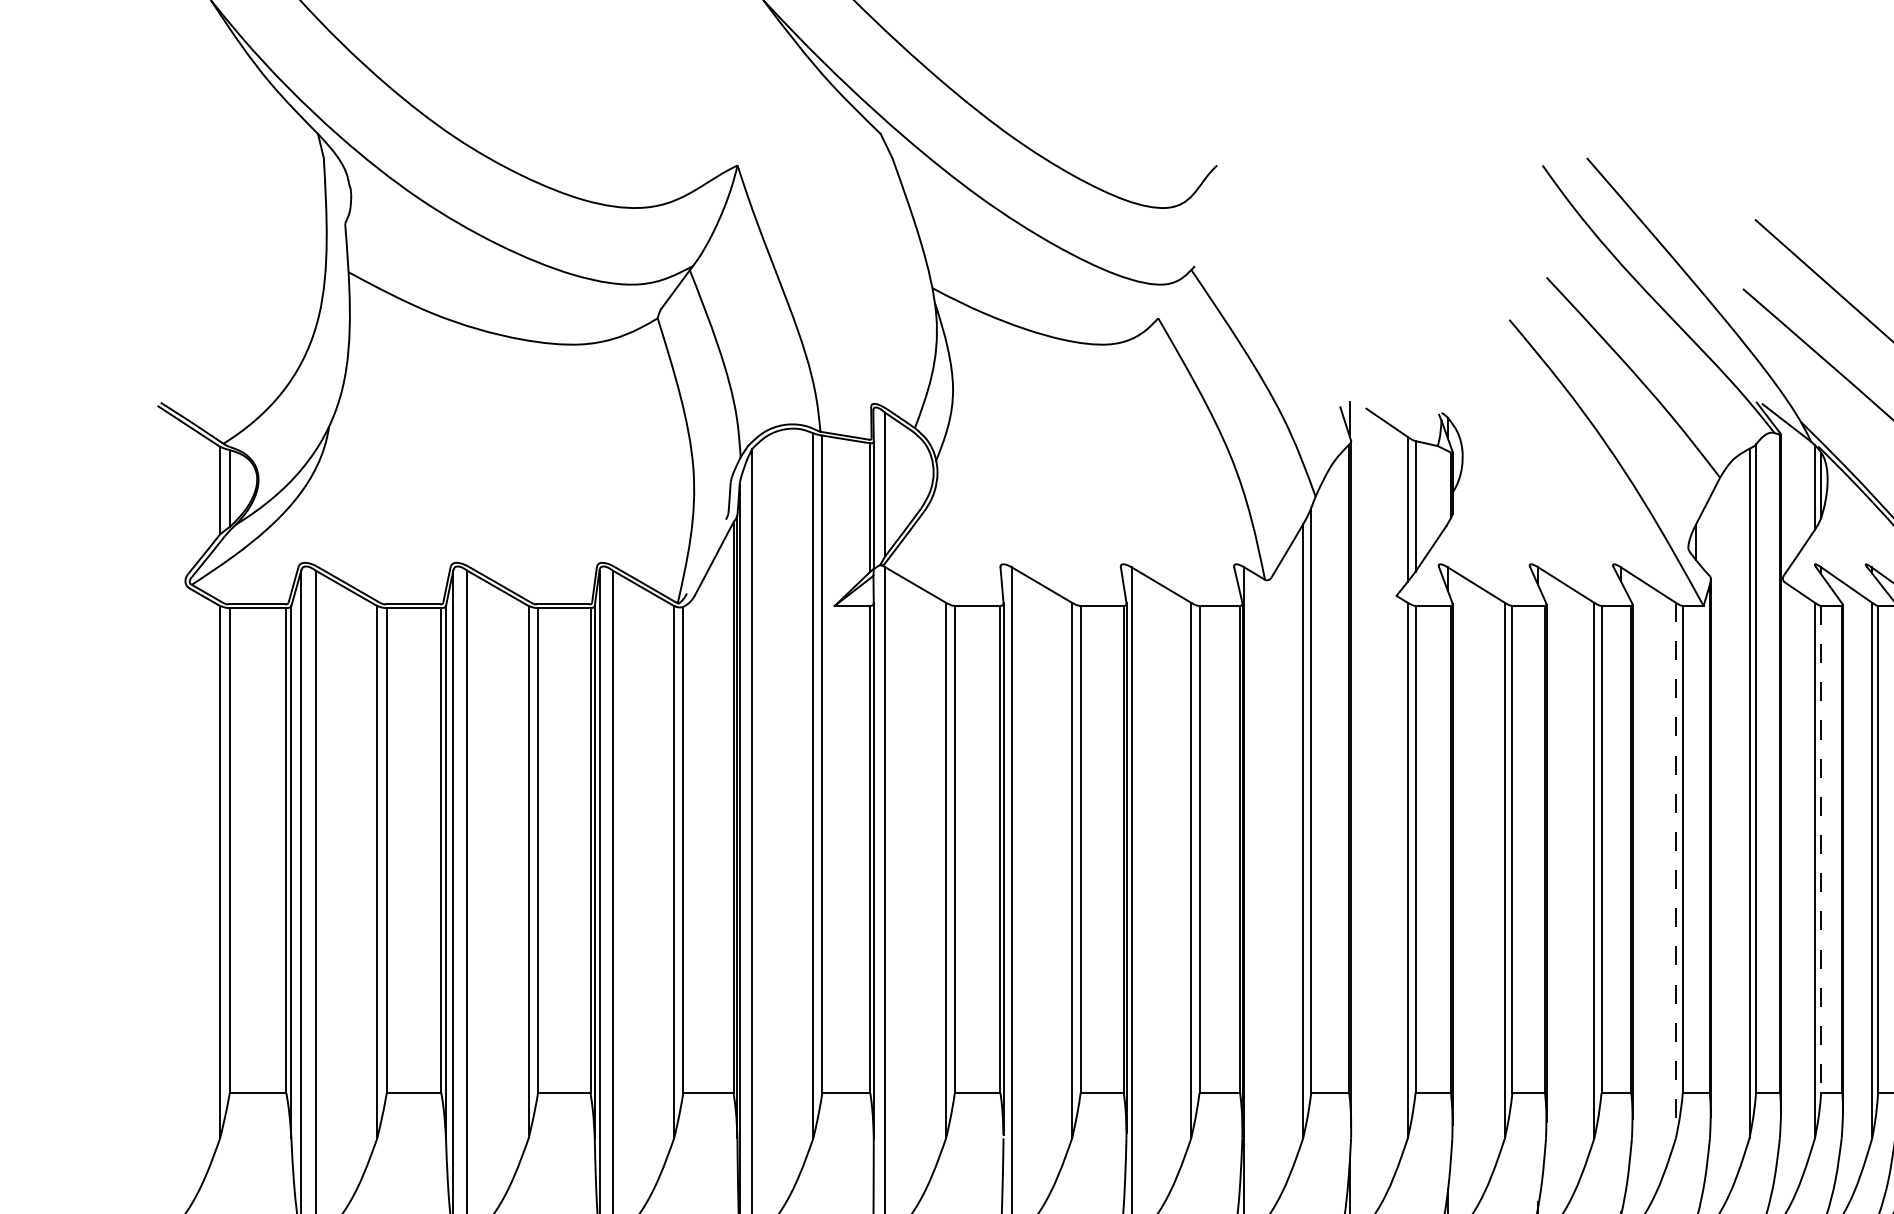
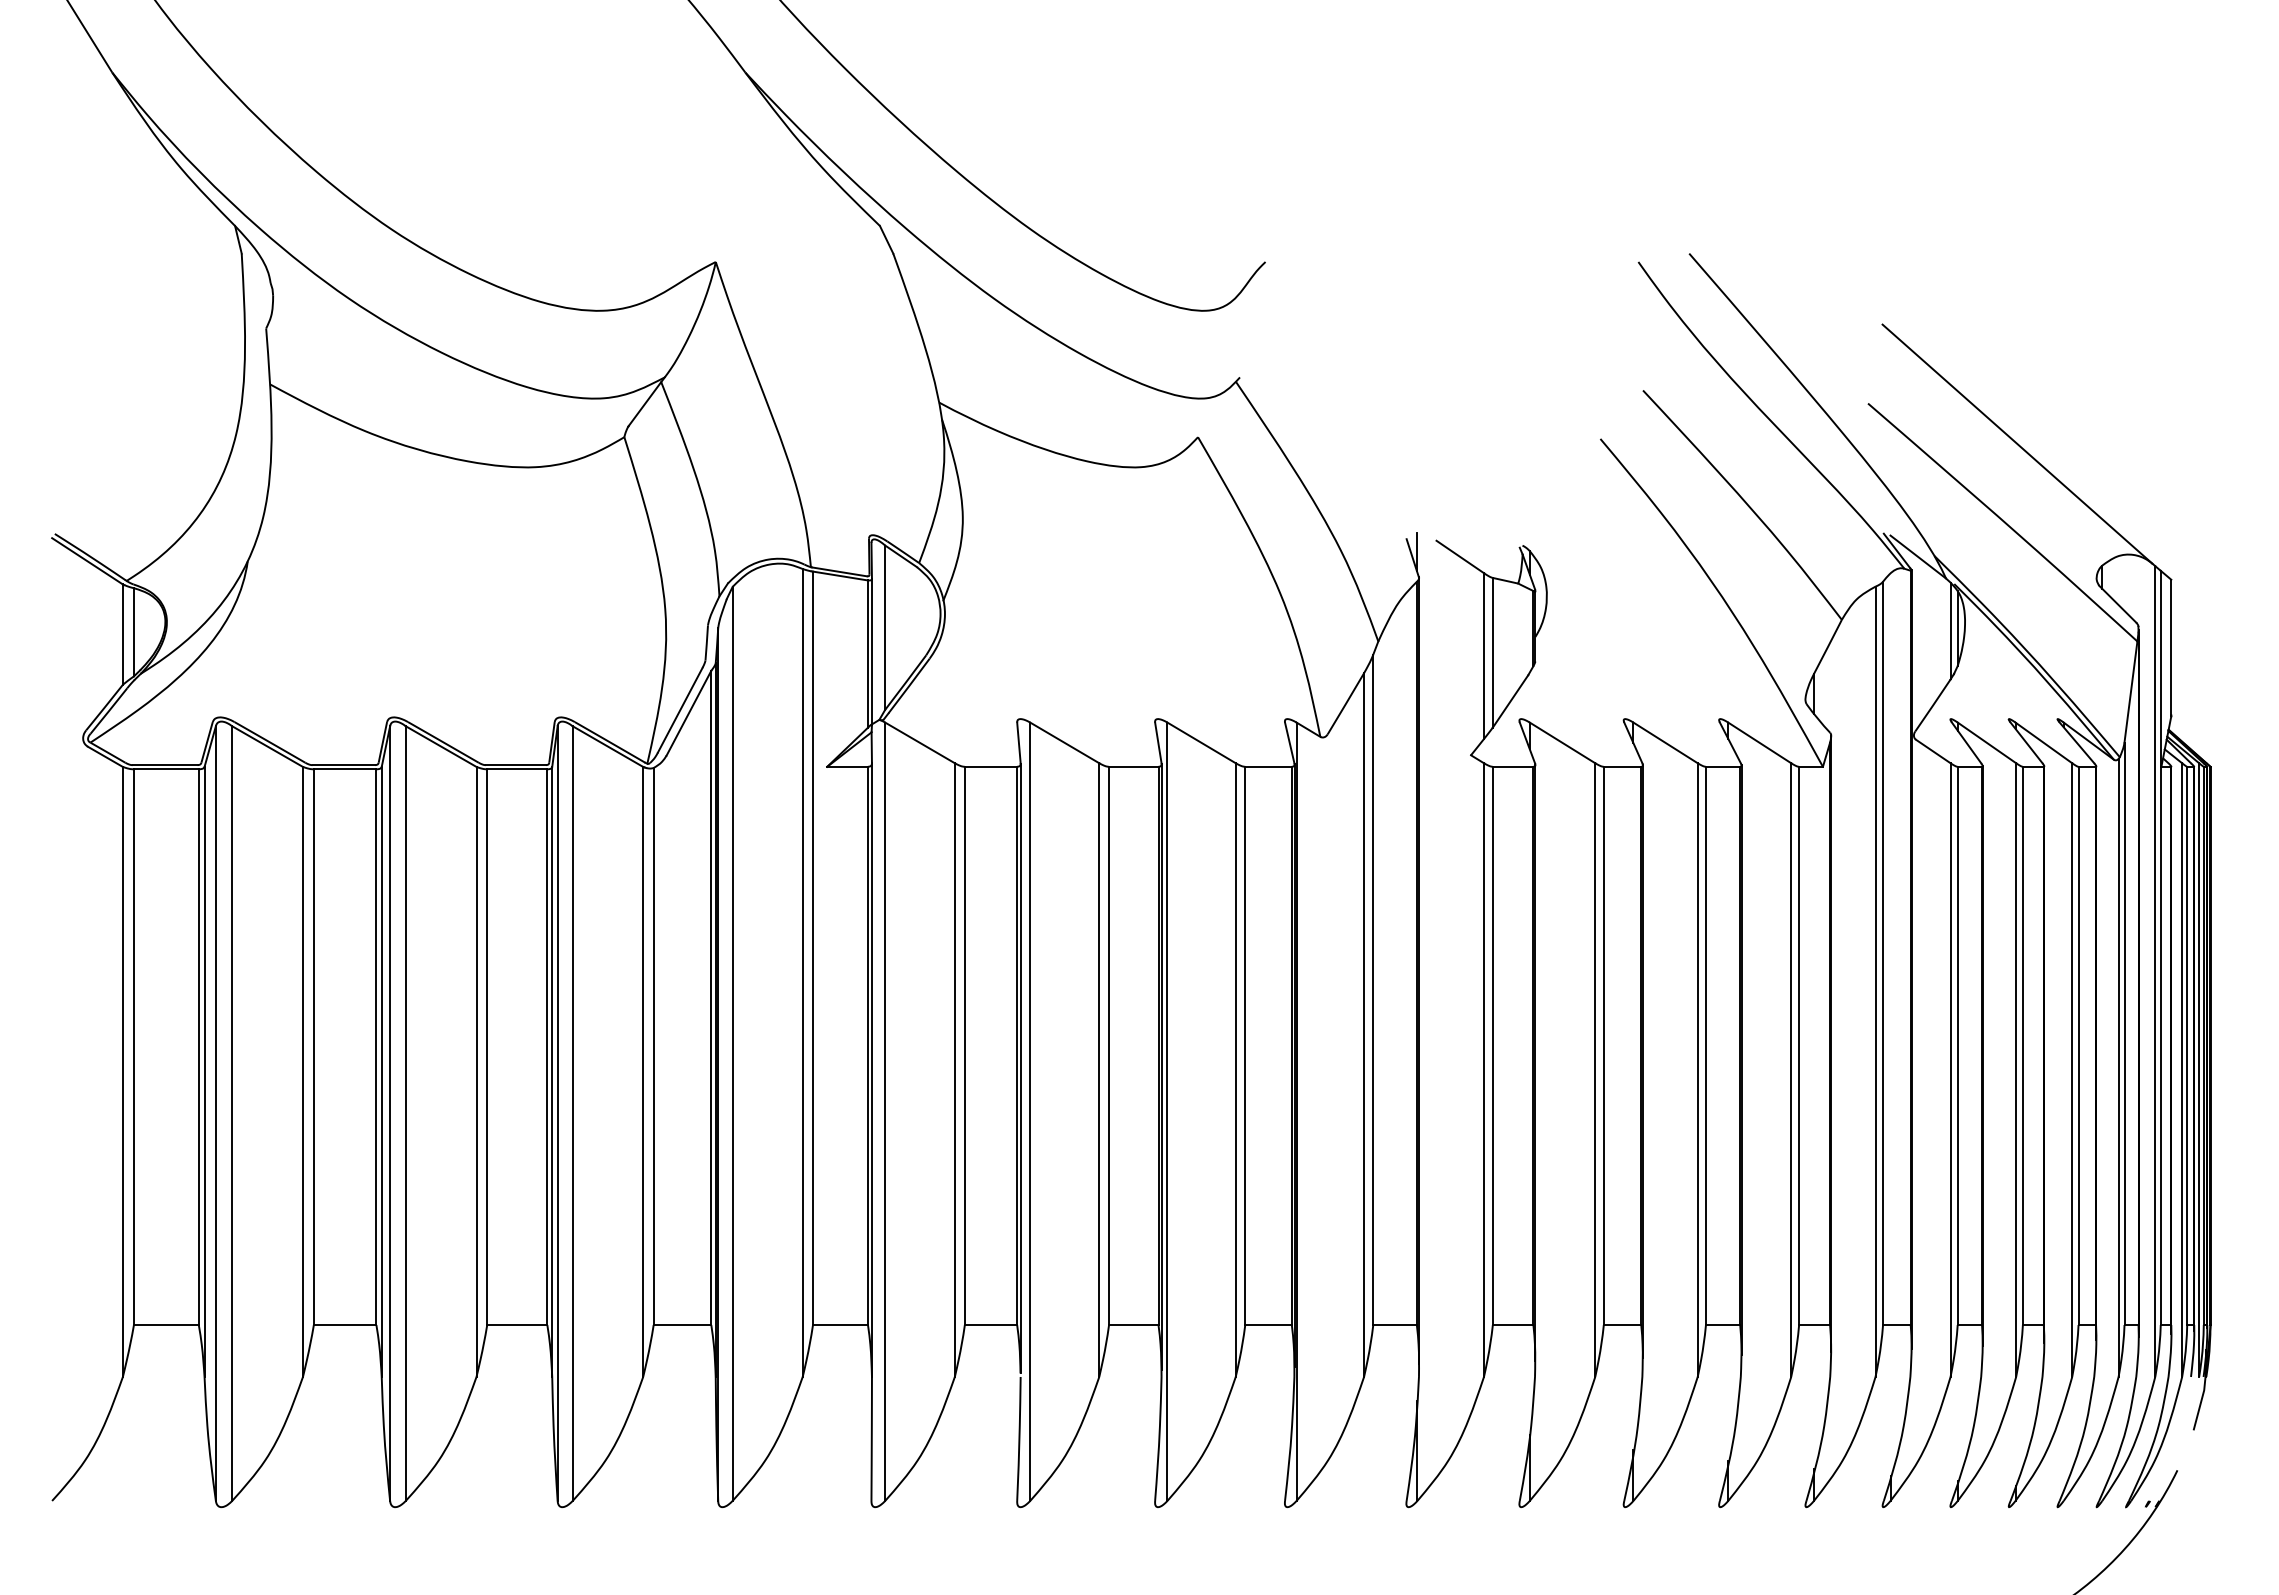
line: (706, 555) -> (680, 709), added
line: (1821, 849) -> (1957, 1046), dashed -> solid
line: (1676, 870) -> (1791, 1070), dashed -> solid

